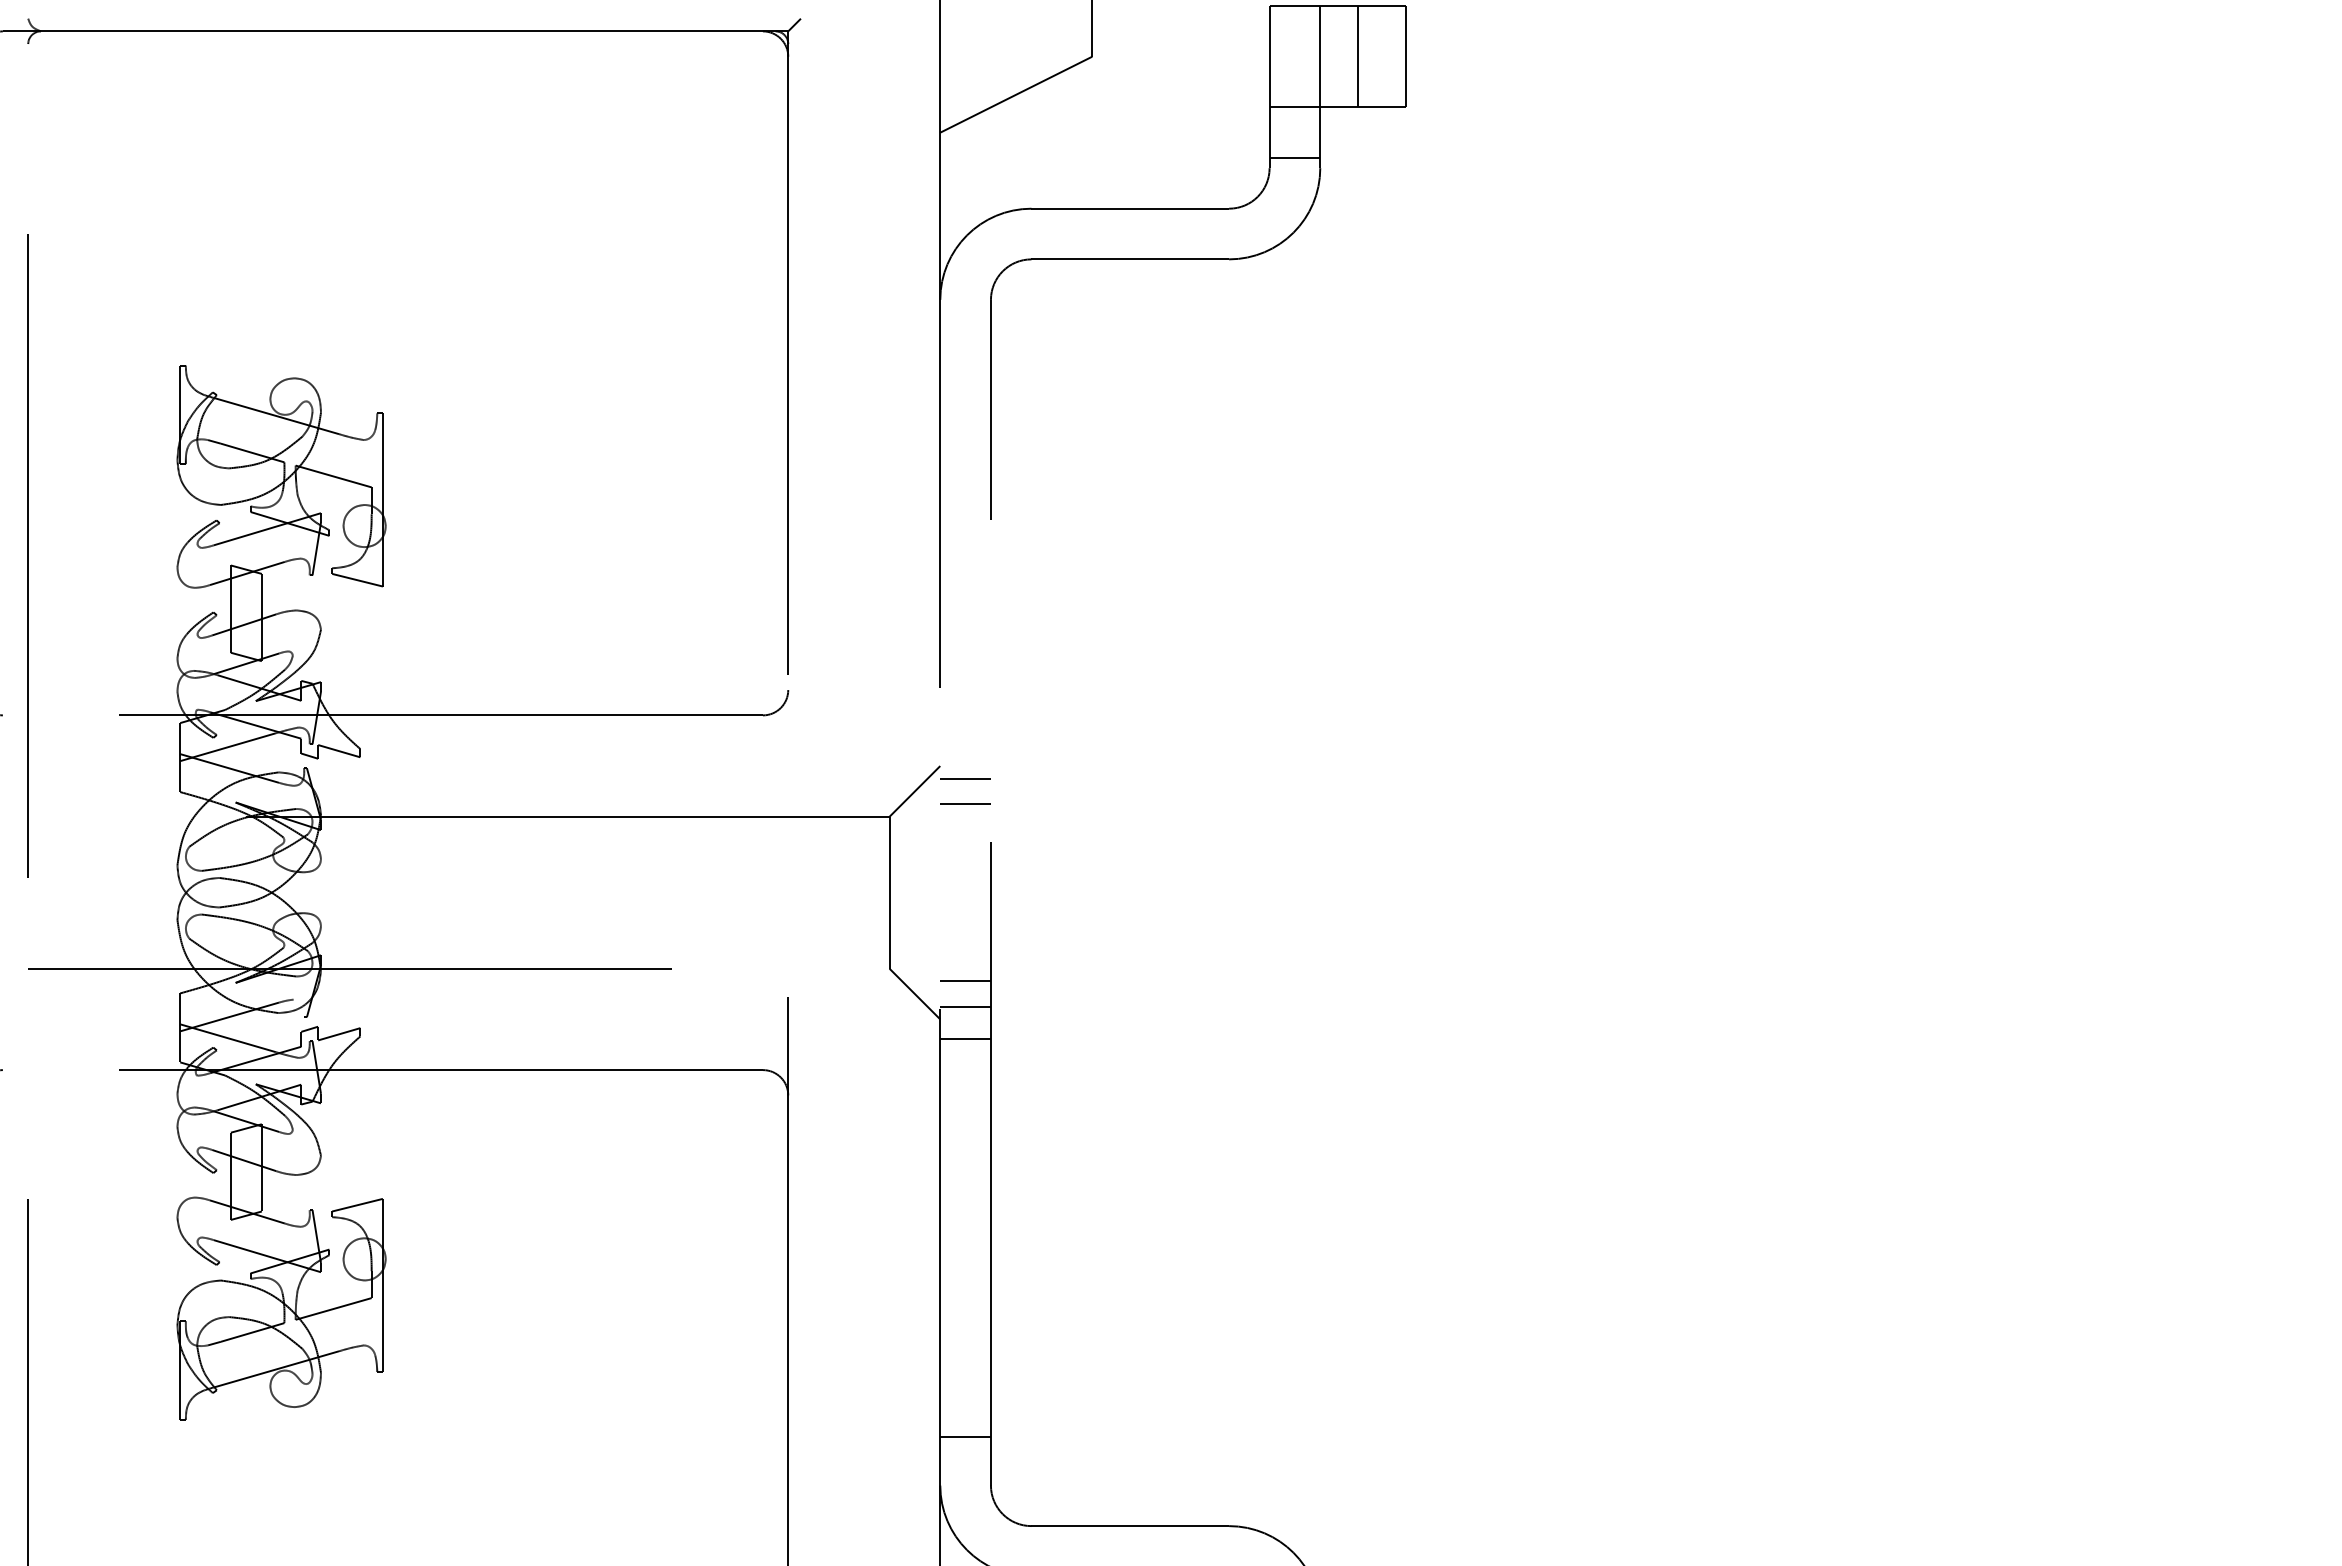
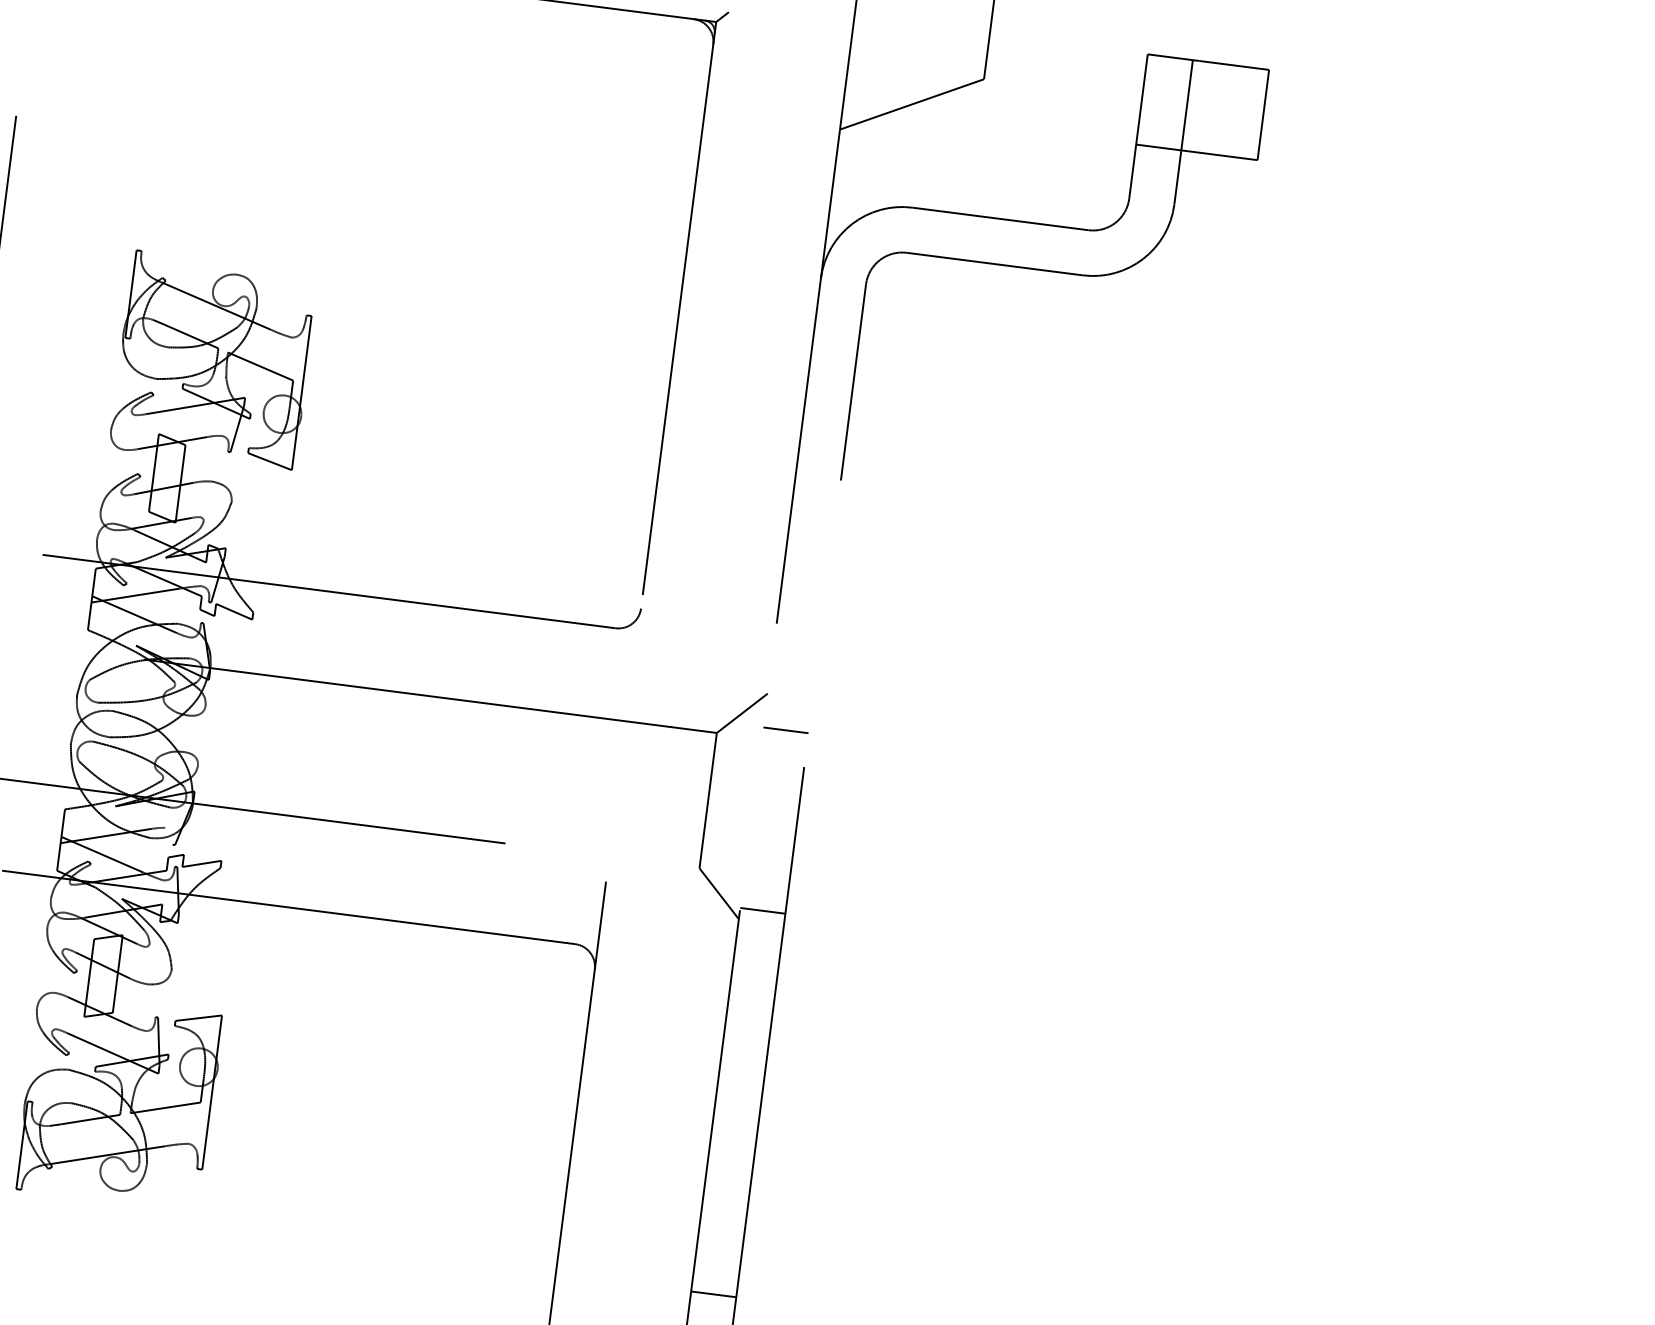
line: (1358, 56) -> (1221, 109), removed
line: (1294, 158) -> (1152, 192), removed
line: (965, 778) -> (788, 707), removed
line: (965, 981) -> (765, 888), removed
line: (965, 1039) -> (759, 939), removed

